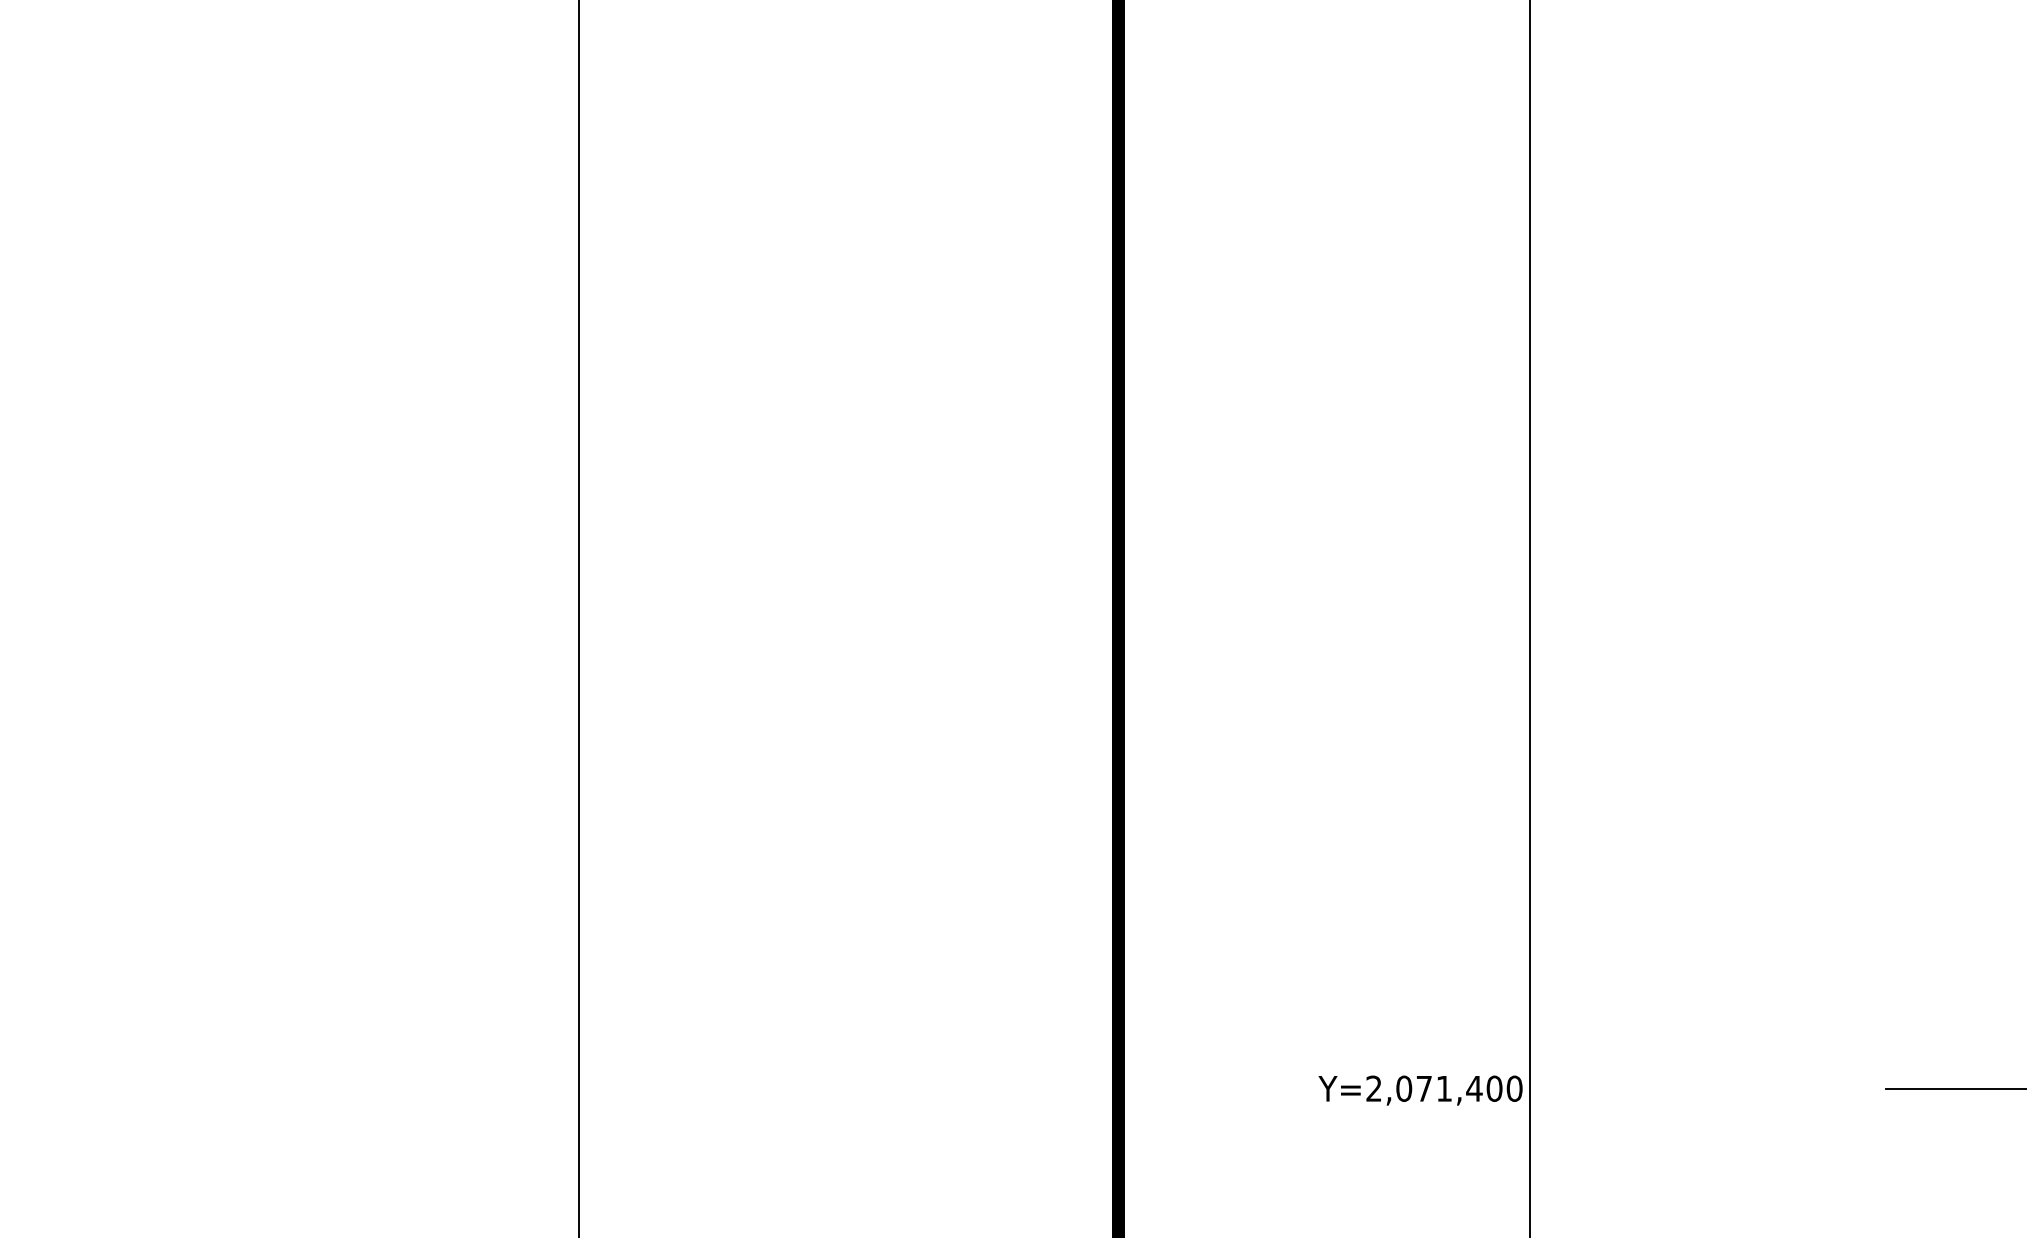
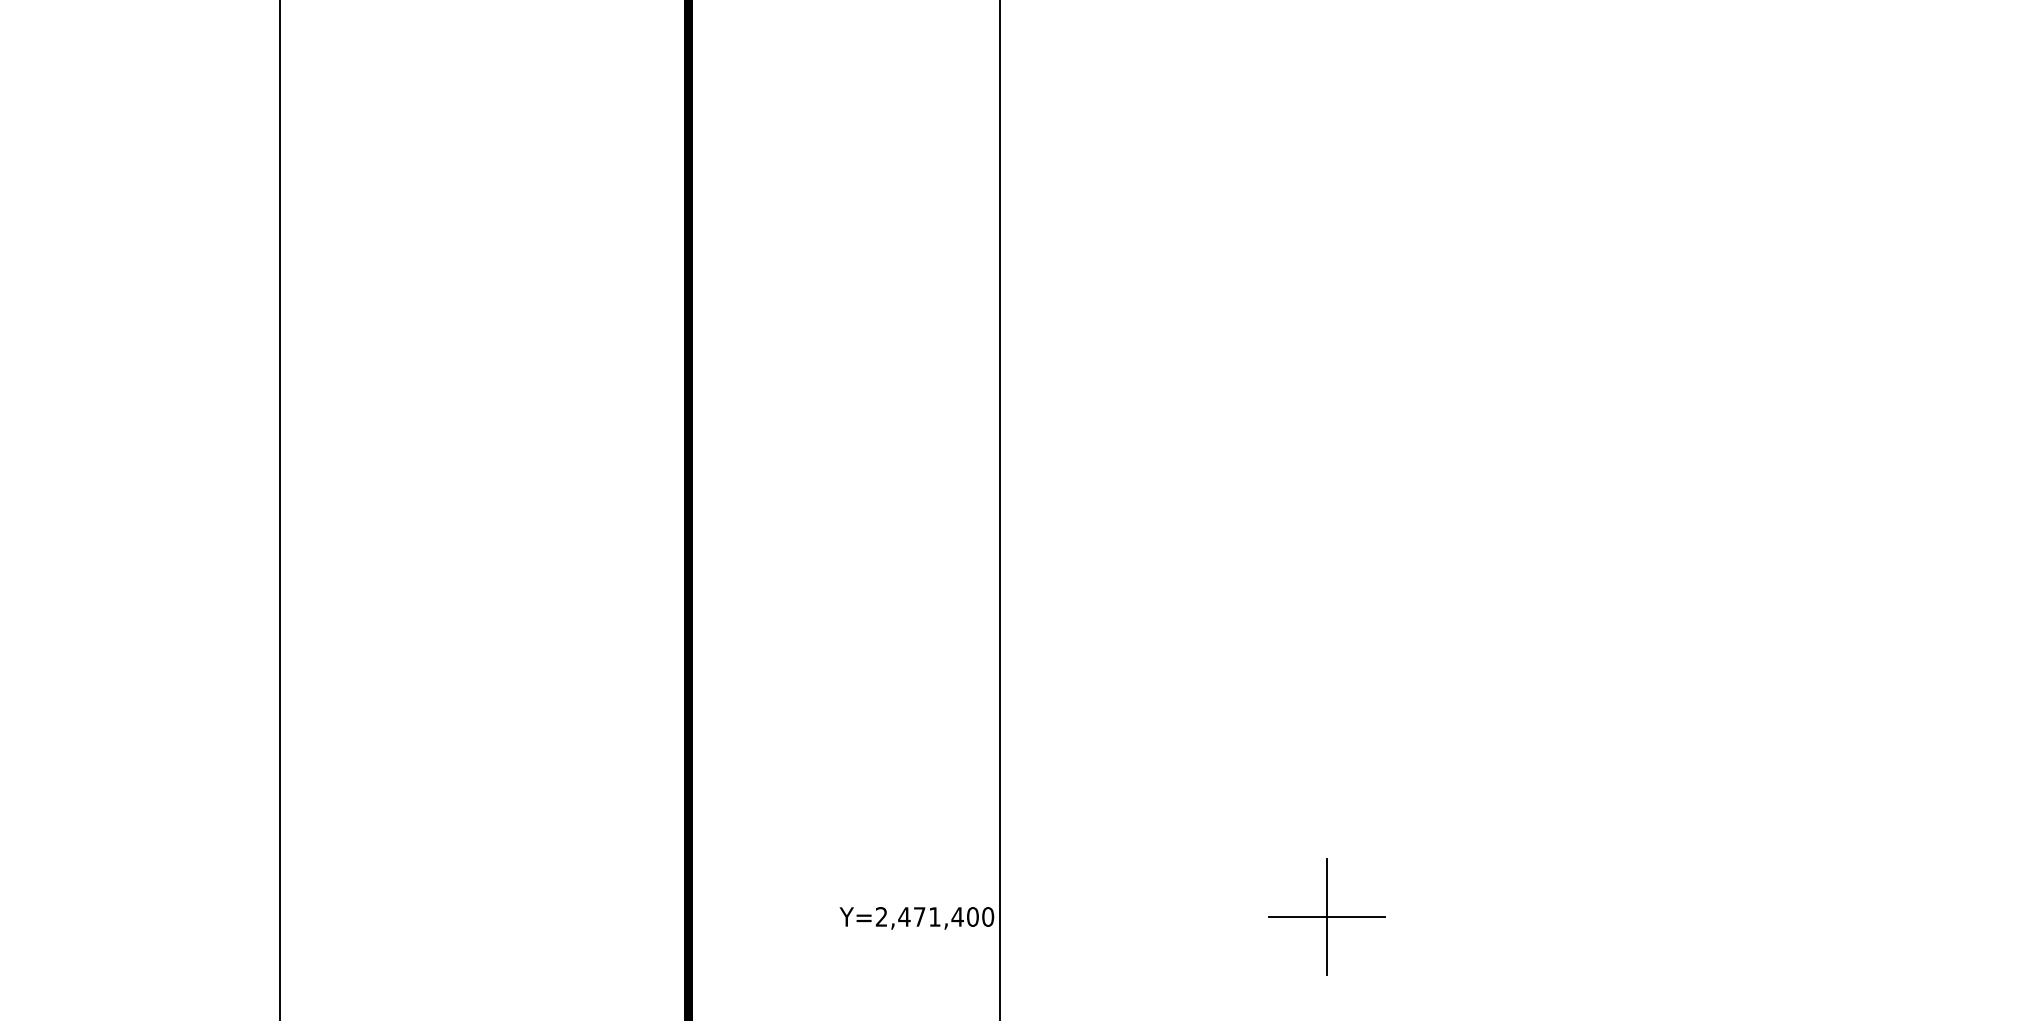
text: (1404, 1088) -> (904, 916), Y=2,071,400 -> Y=2,471,400
line: (1962, 1088) -> (1327, 916), added

